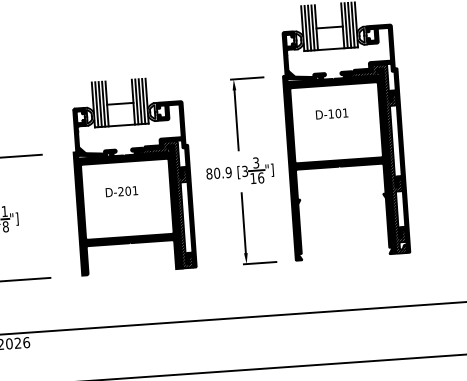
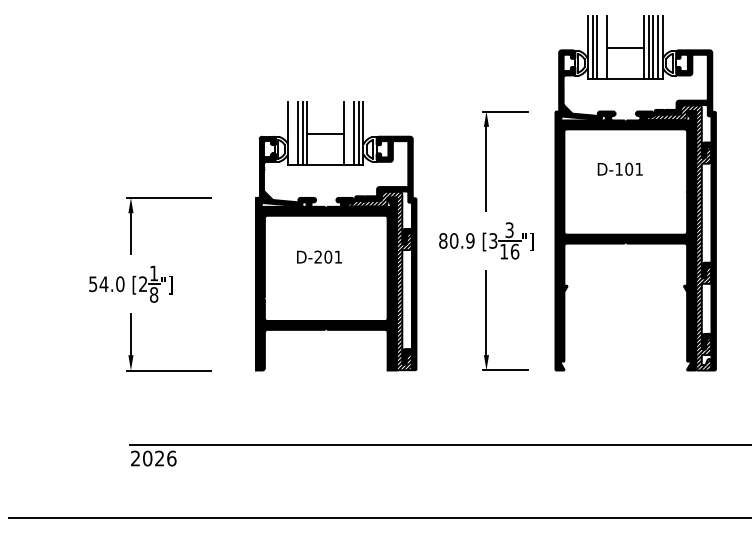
line: (313, 27) -> (602, 46), removed
line: (137, 101) -> (349, 132), removed
line: (96, 104) -> (292, 132), removed

